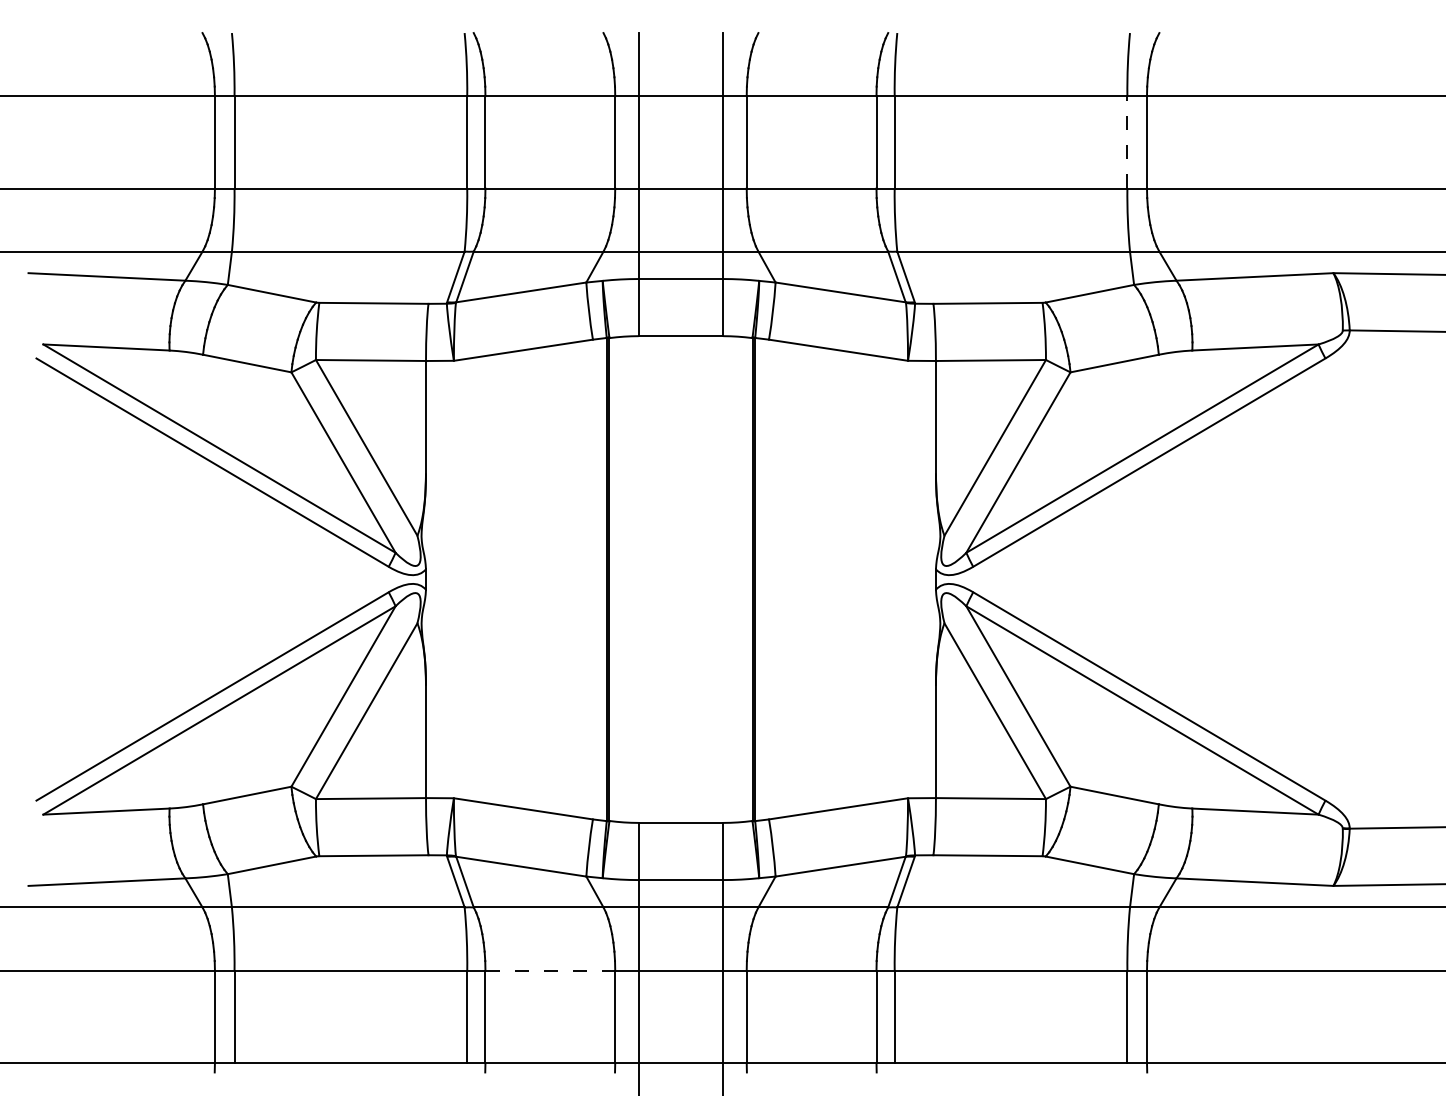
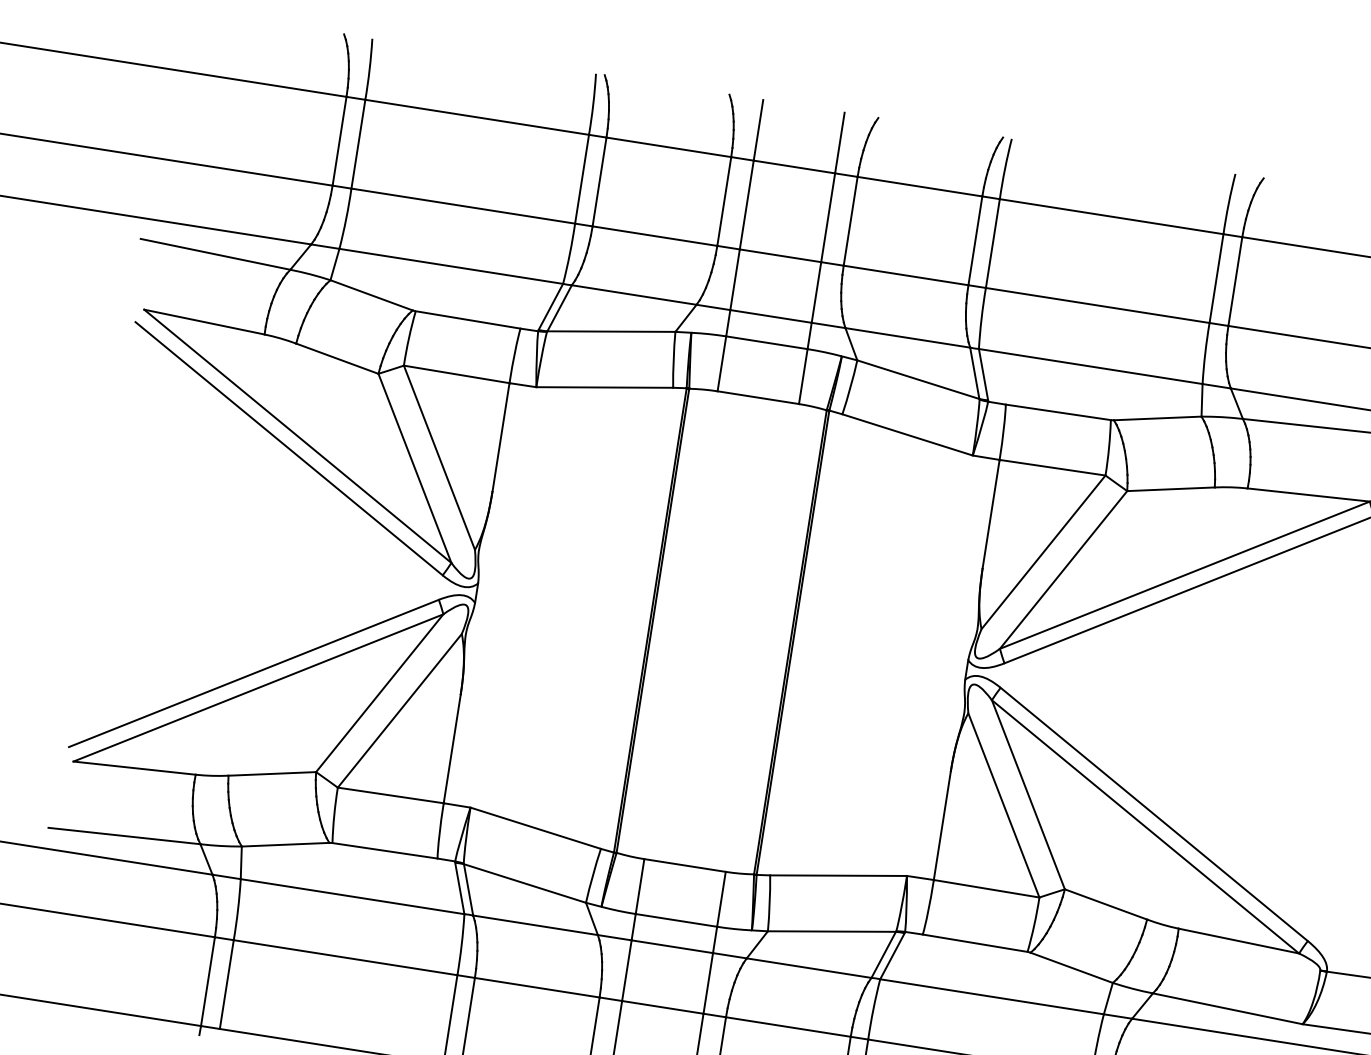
line: (1127, 141) -> (1216, 277), dashed -> solid
line: (550, 970) -> (537, 987), dashed -> solid

